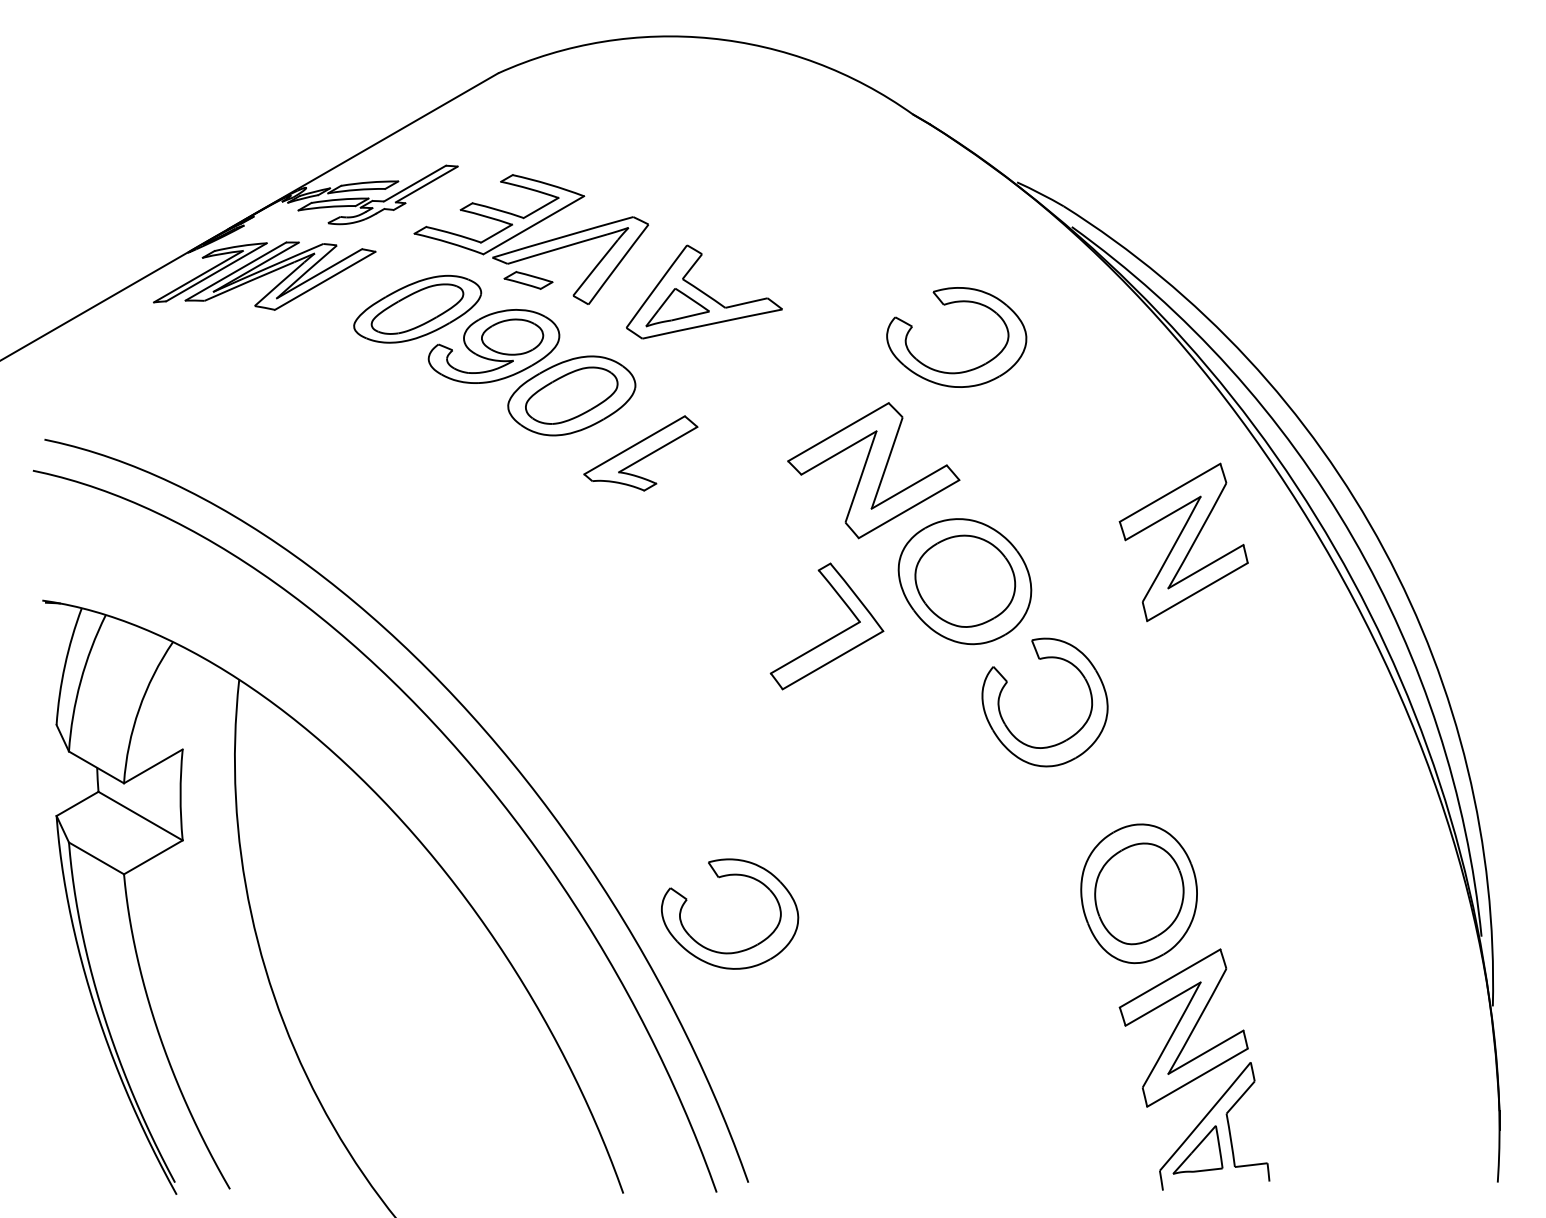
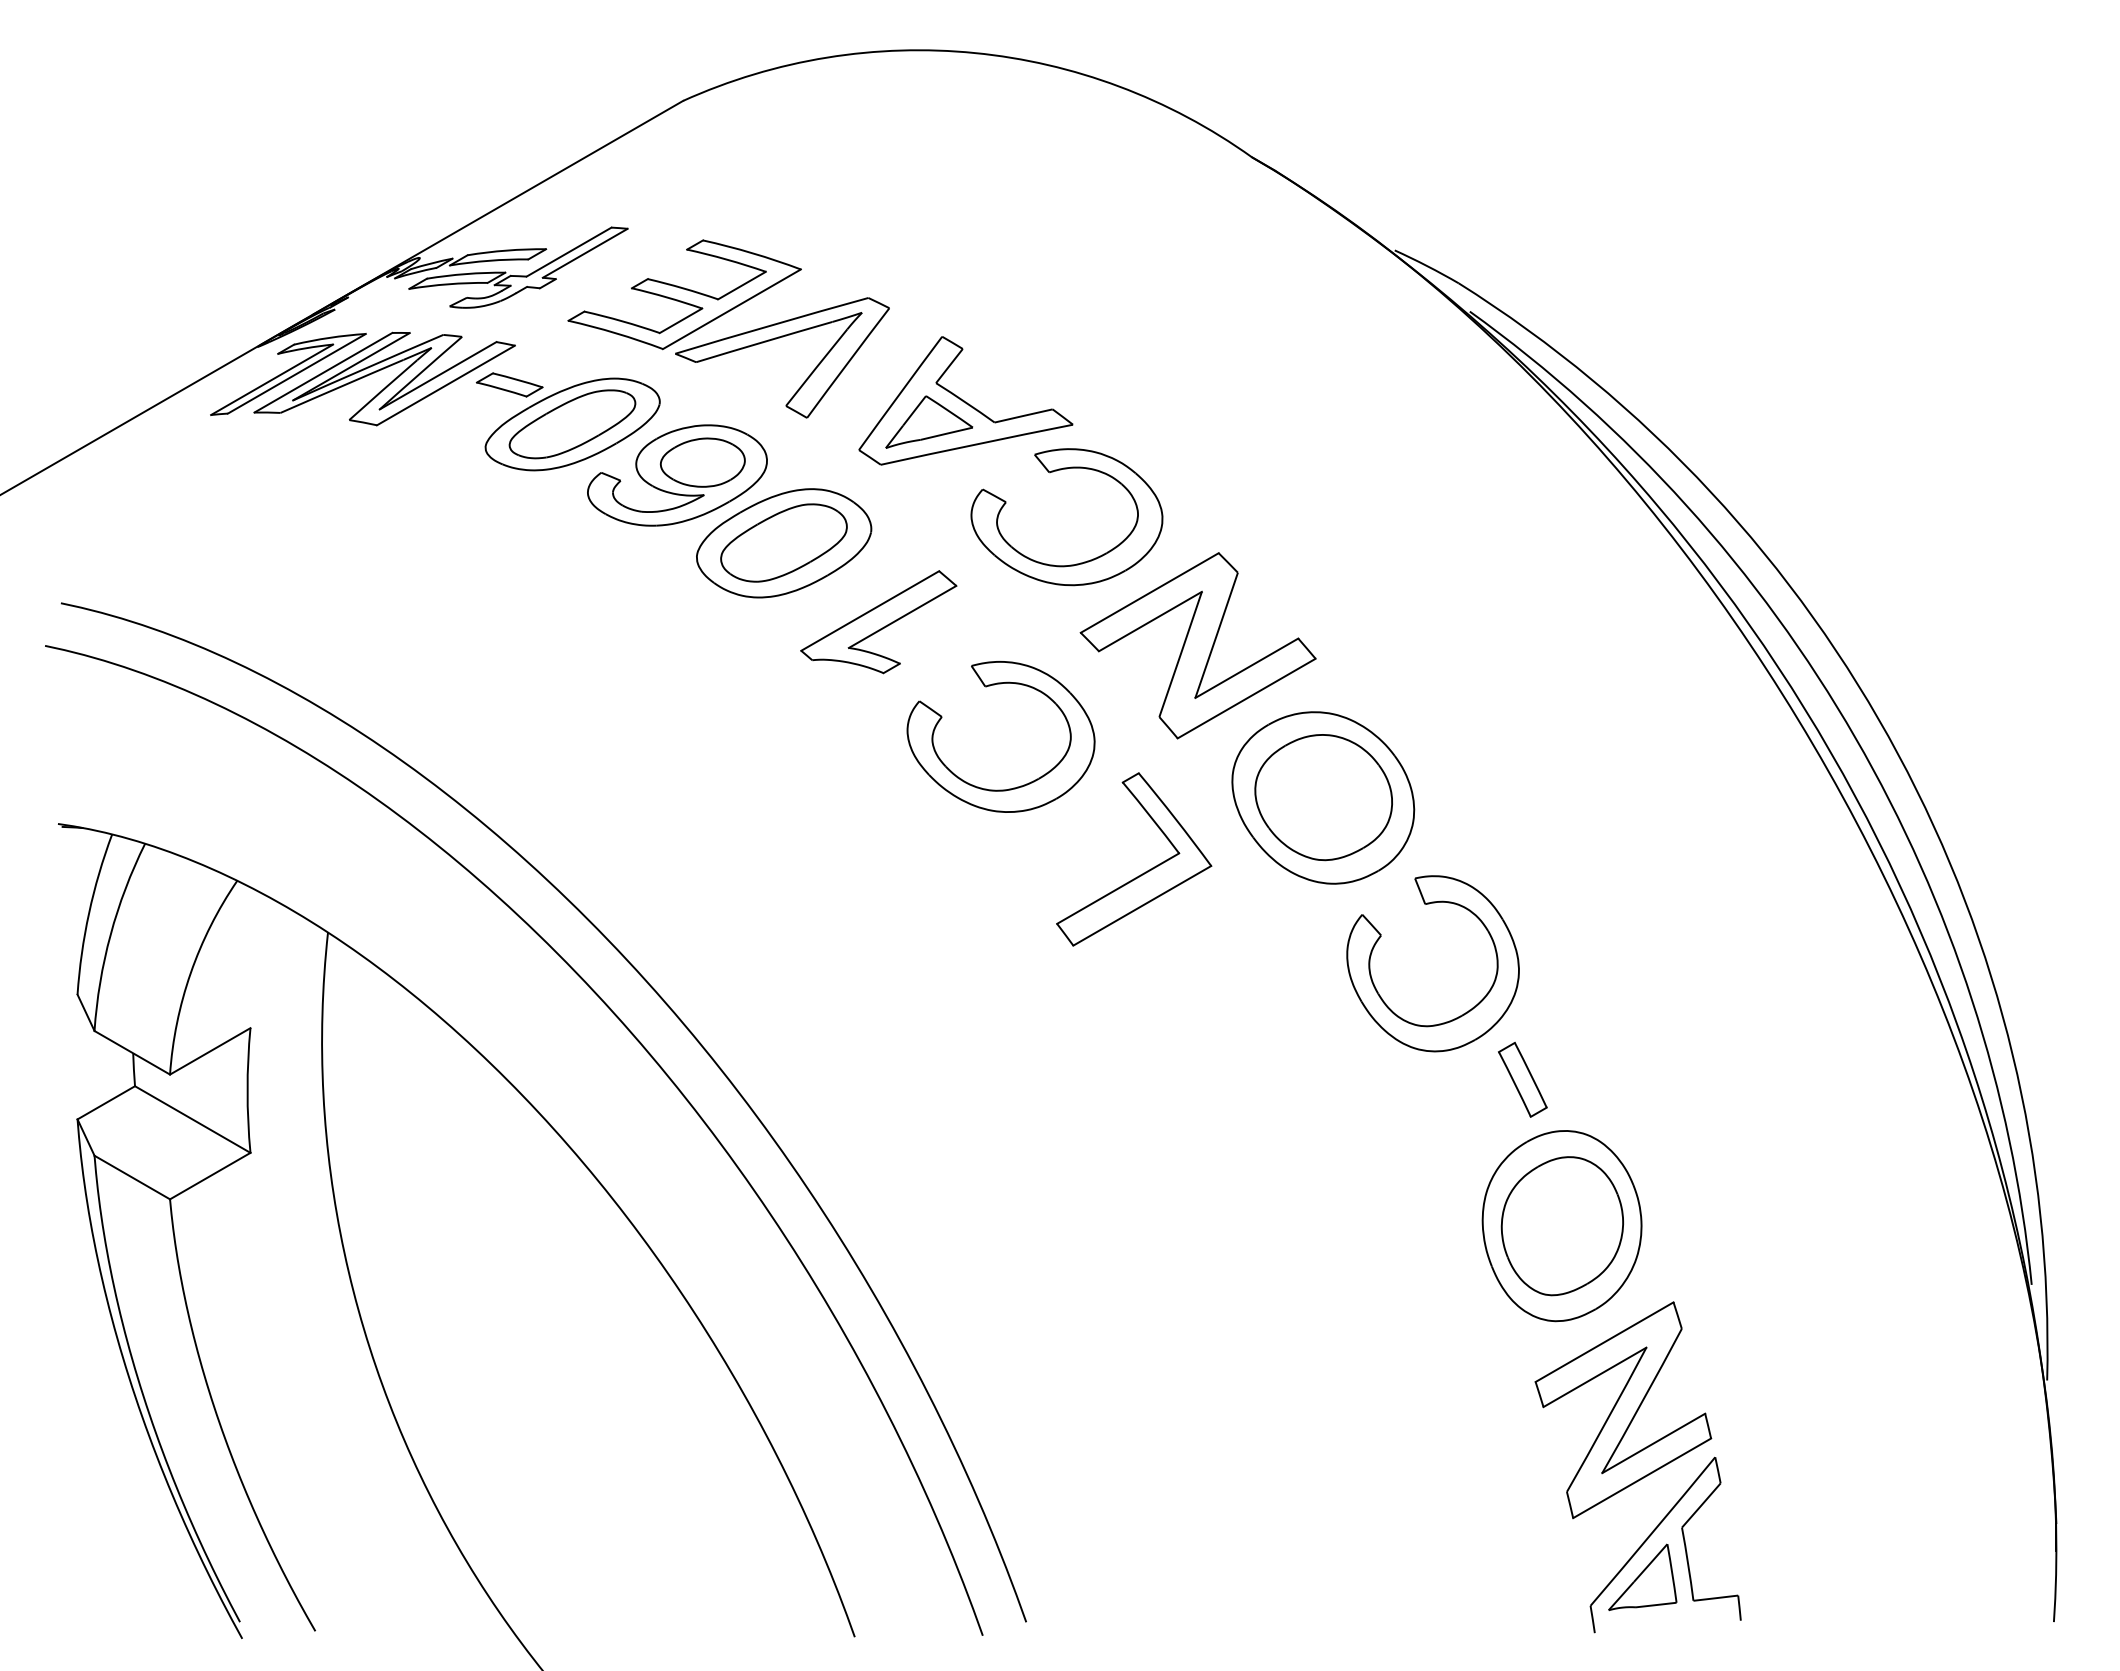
part: (528, 280) -> (509, 384), moved
part: (946, 304) -> (1053, 472), moved
part: (1183, 542) -> (1623, 744), removed
part: (1110, 786) -> (1522, 1079), added
part: (719, 878) -> (986, 687), moved

